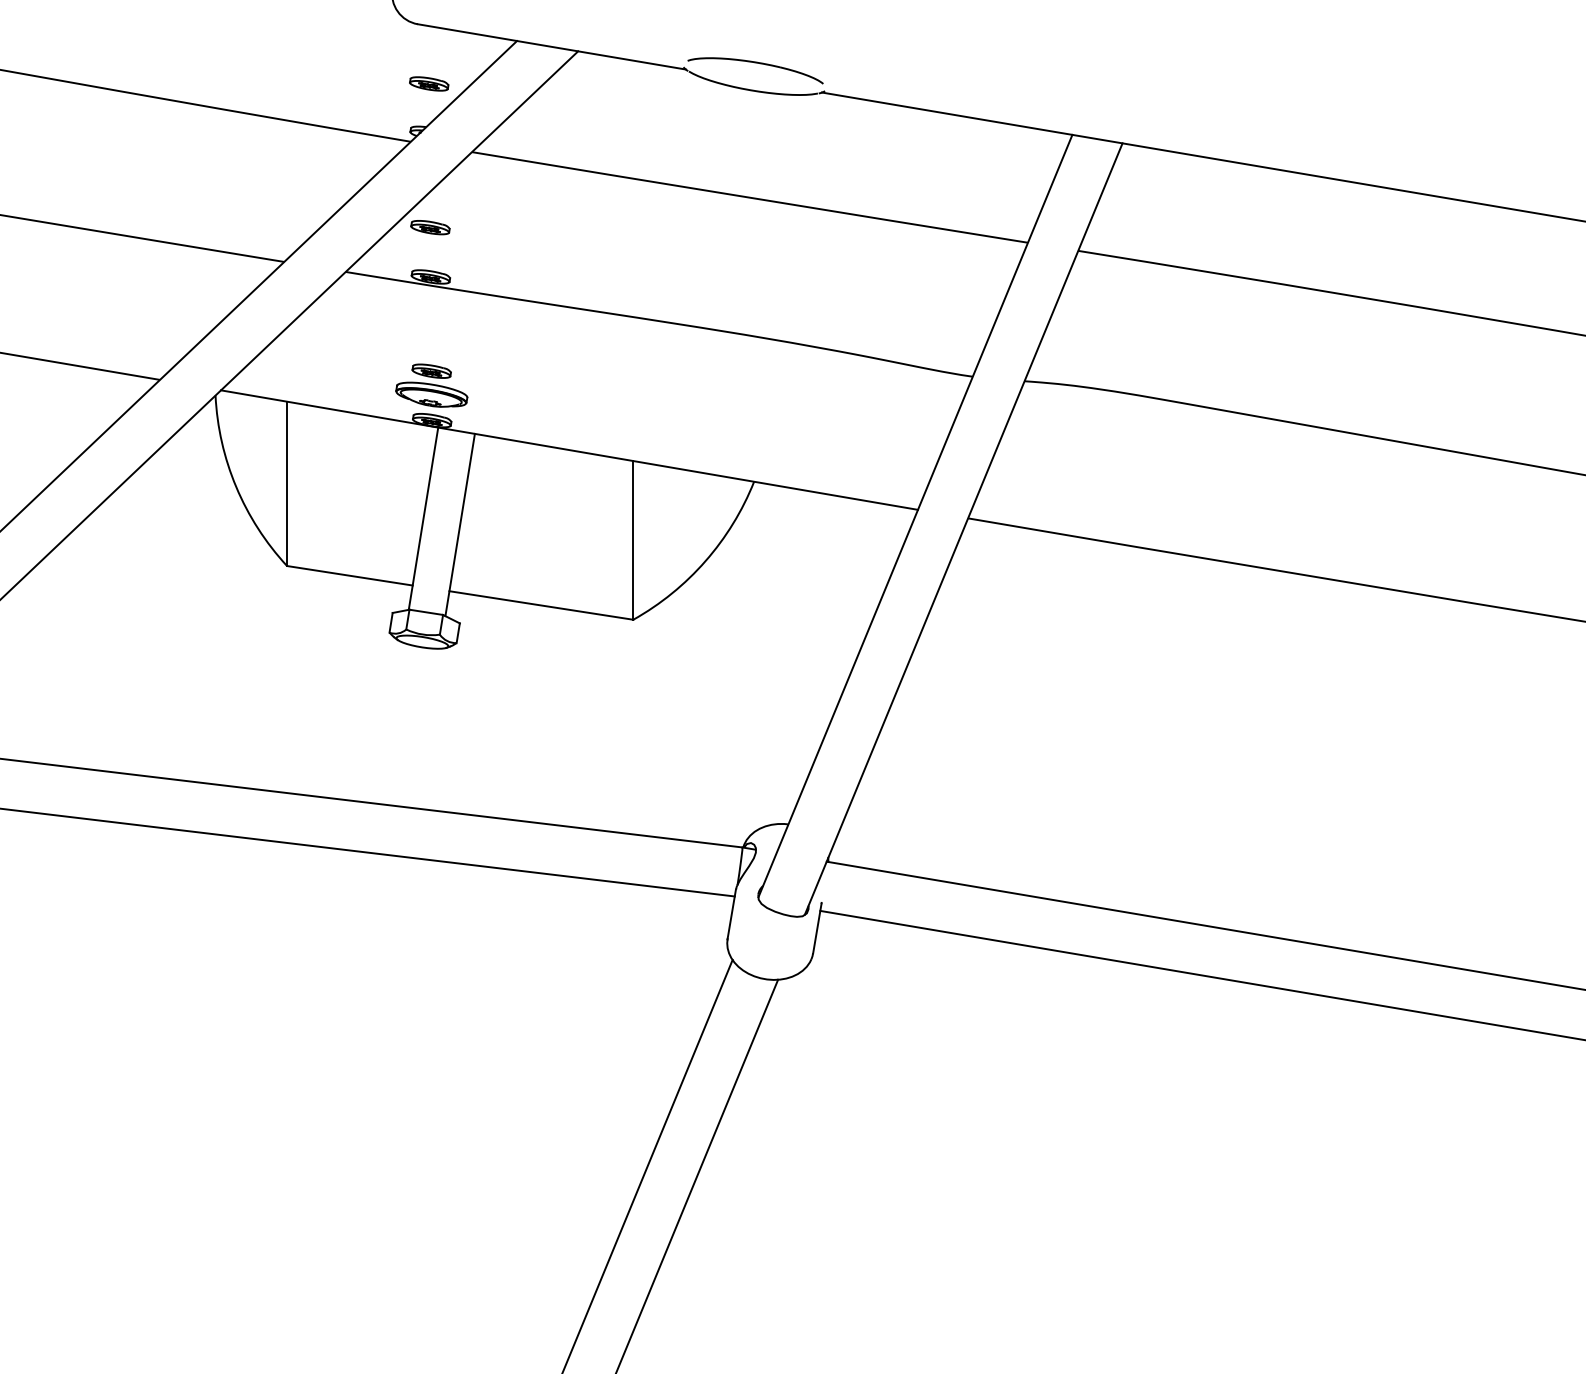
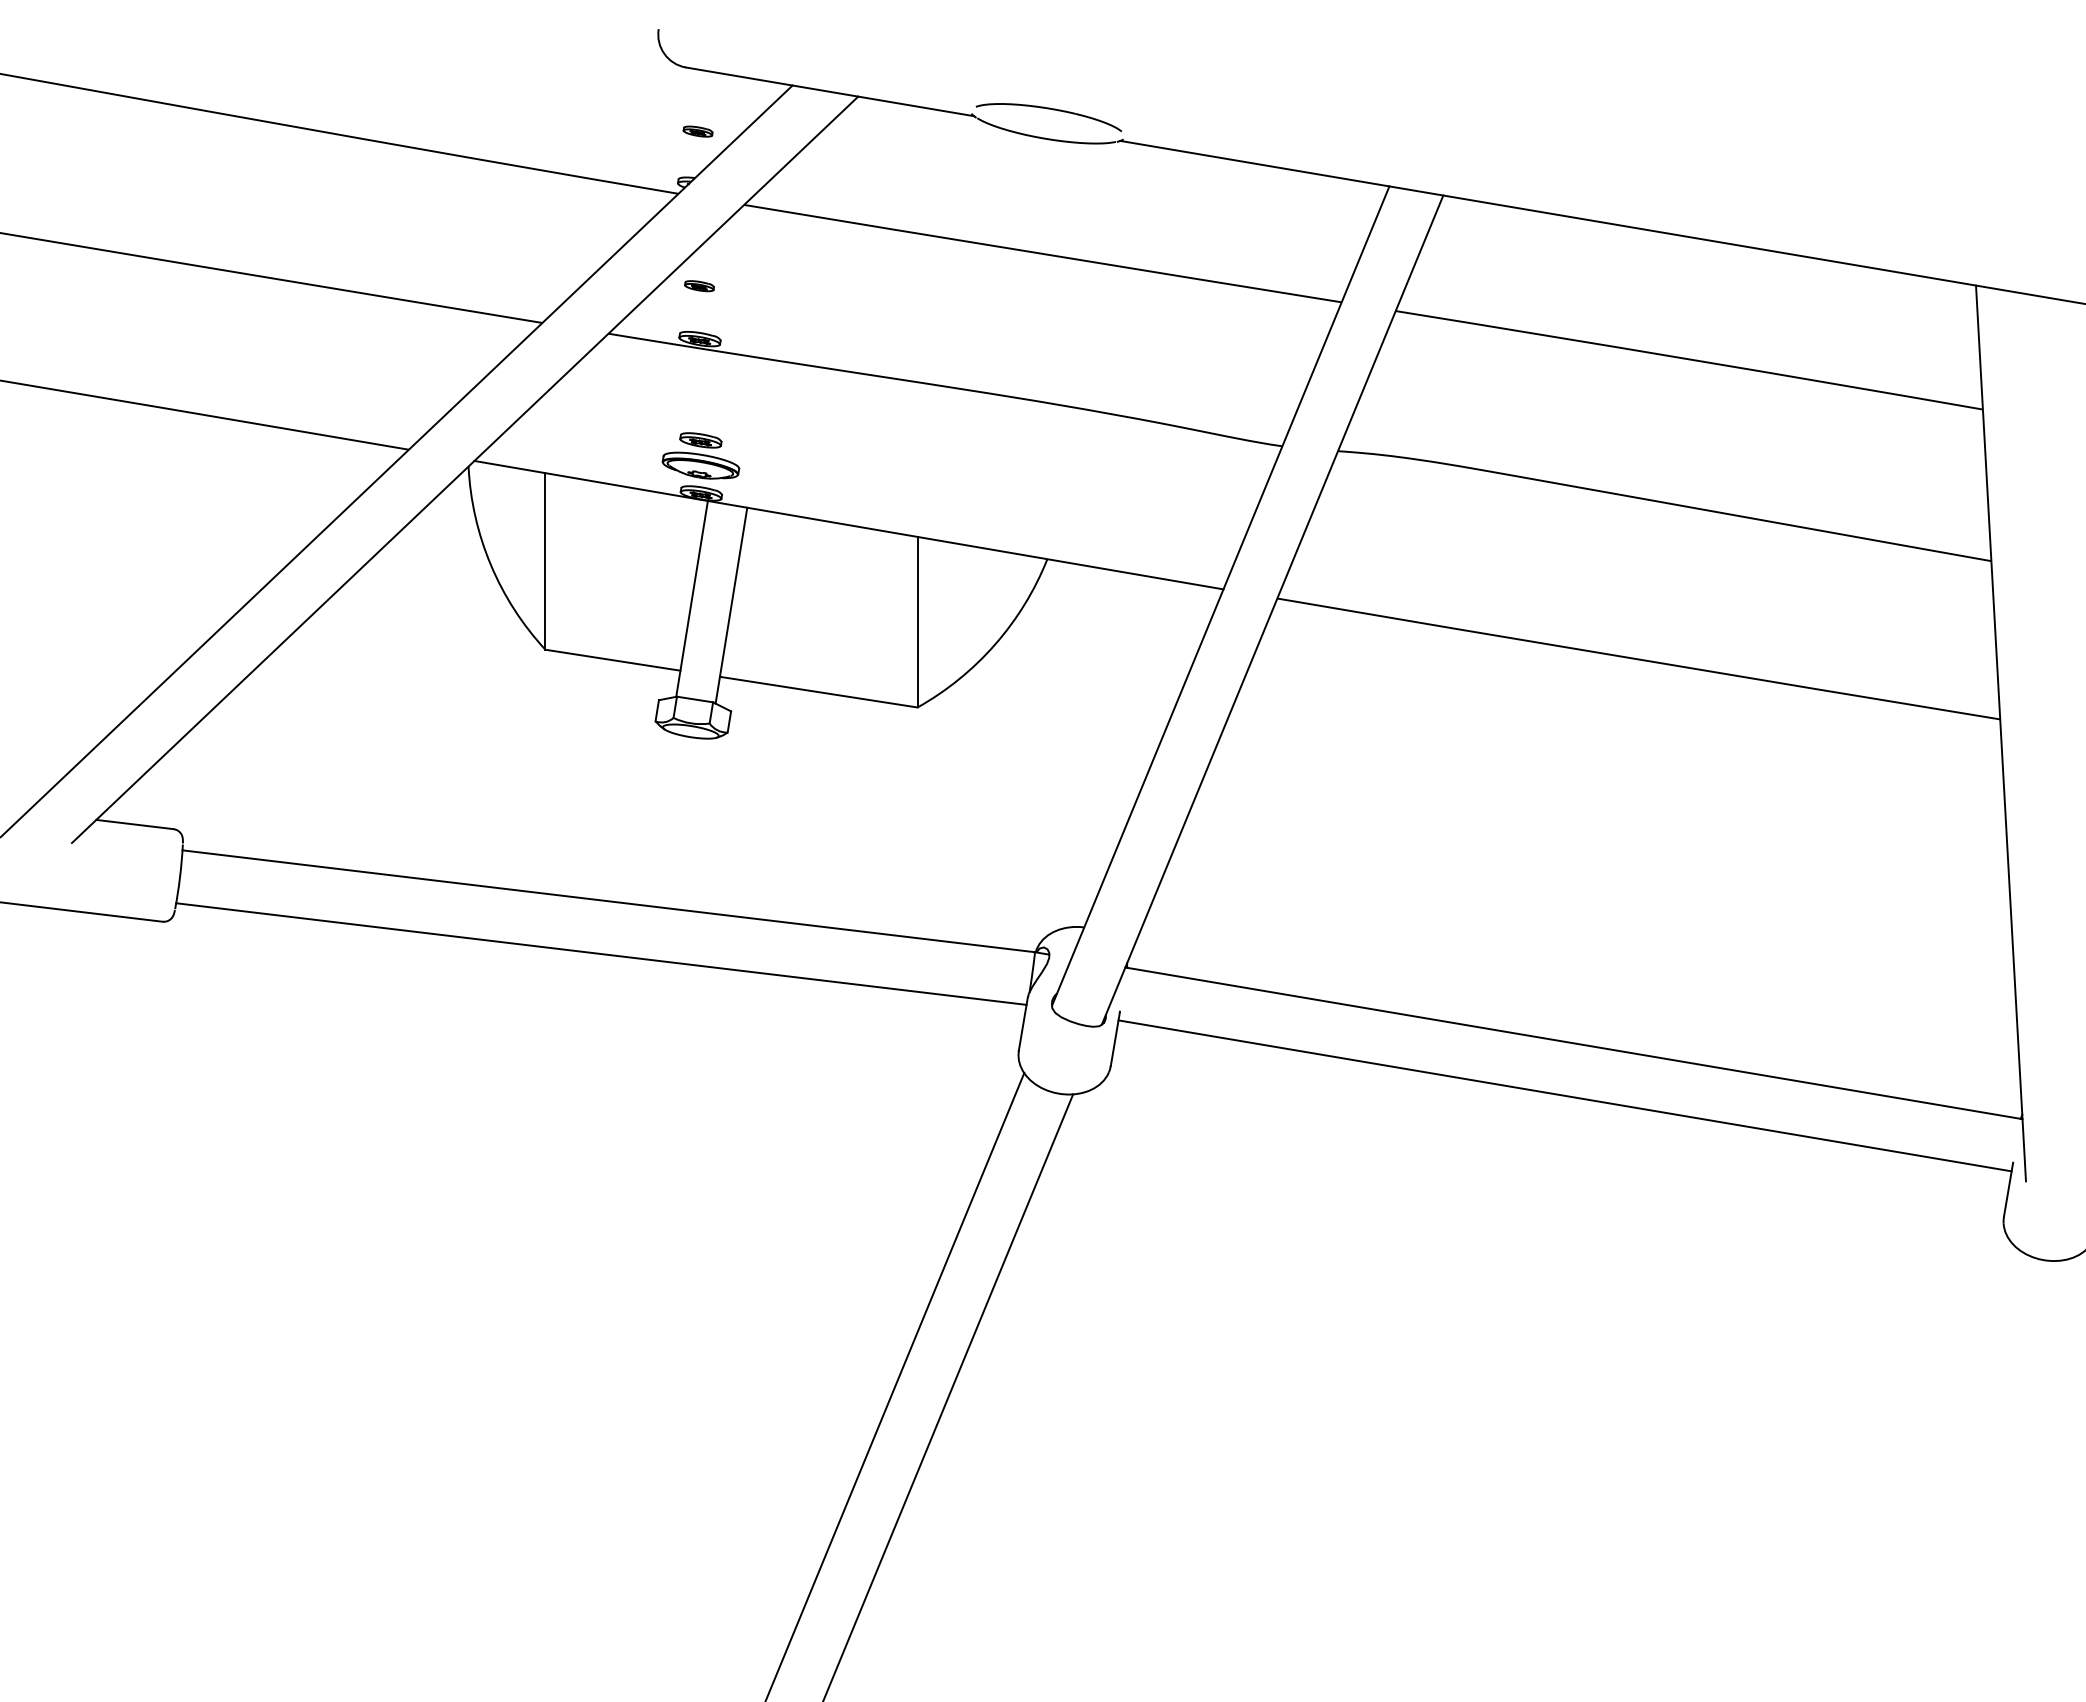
part: (428, 83) -> (697, 131), size x0.7
part: (430, 228) -> (699, 286), size x0.7

